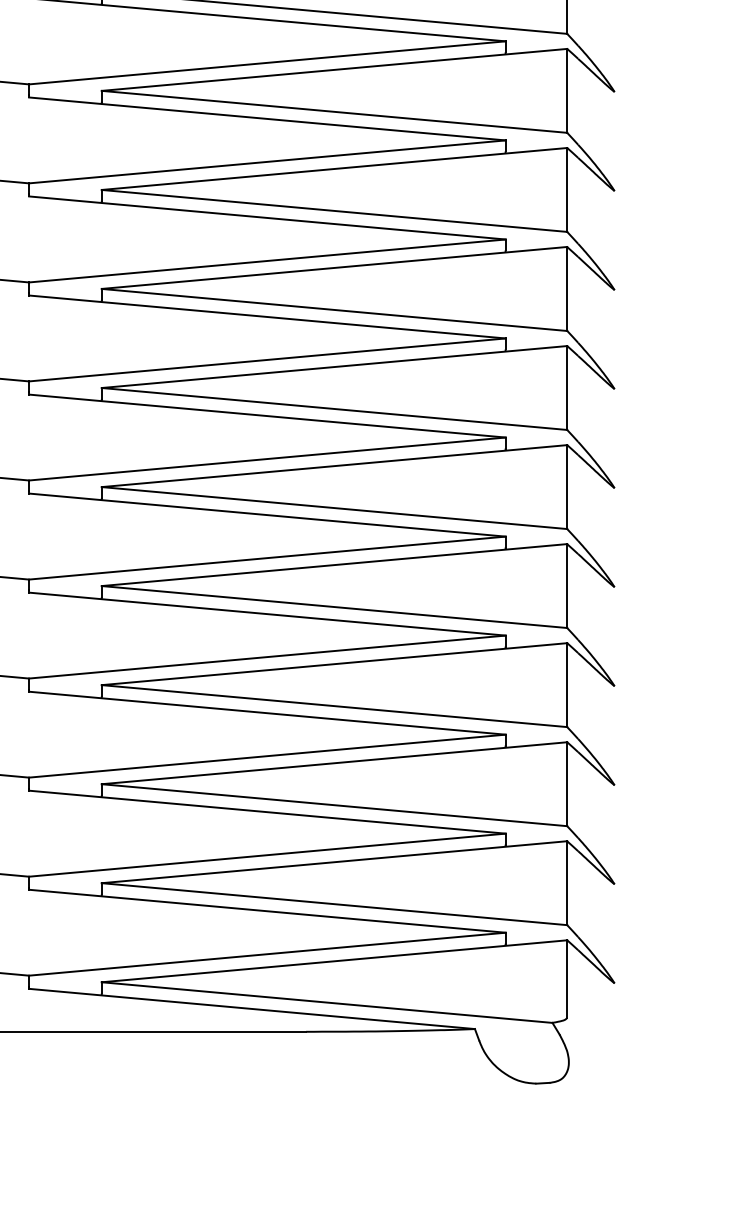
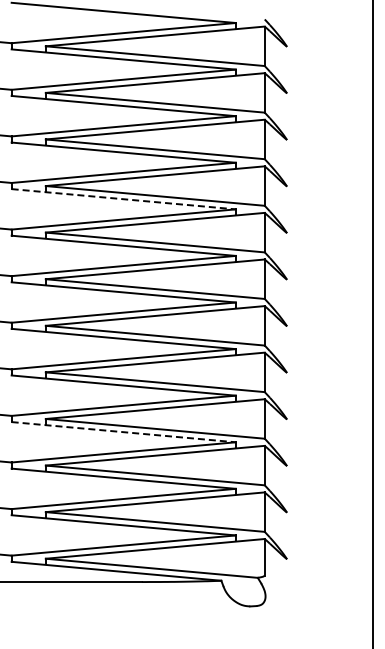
line: (266, 218) -> (123, 199), solid -> dashed
line: (266, 713) -> (123, 432), solid -> dashed

